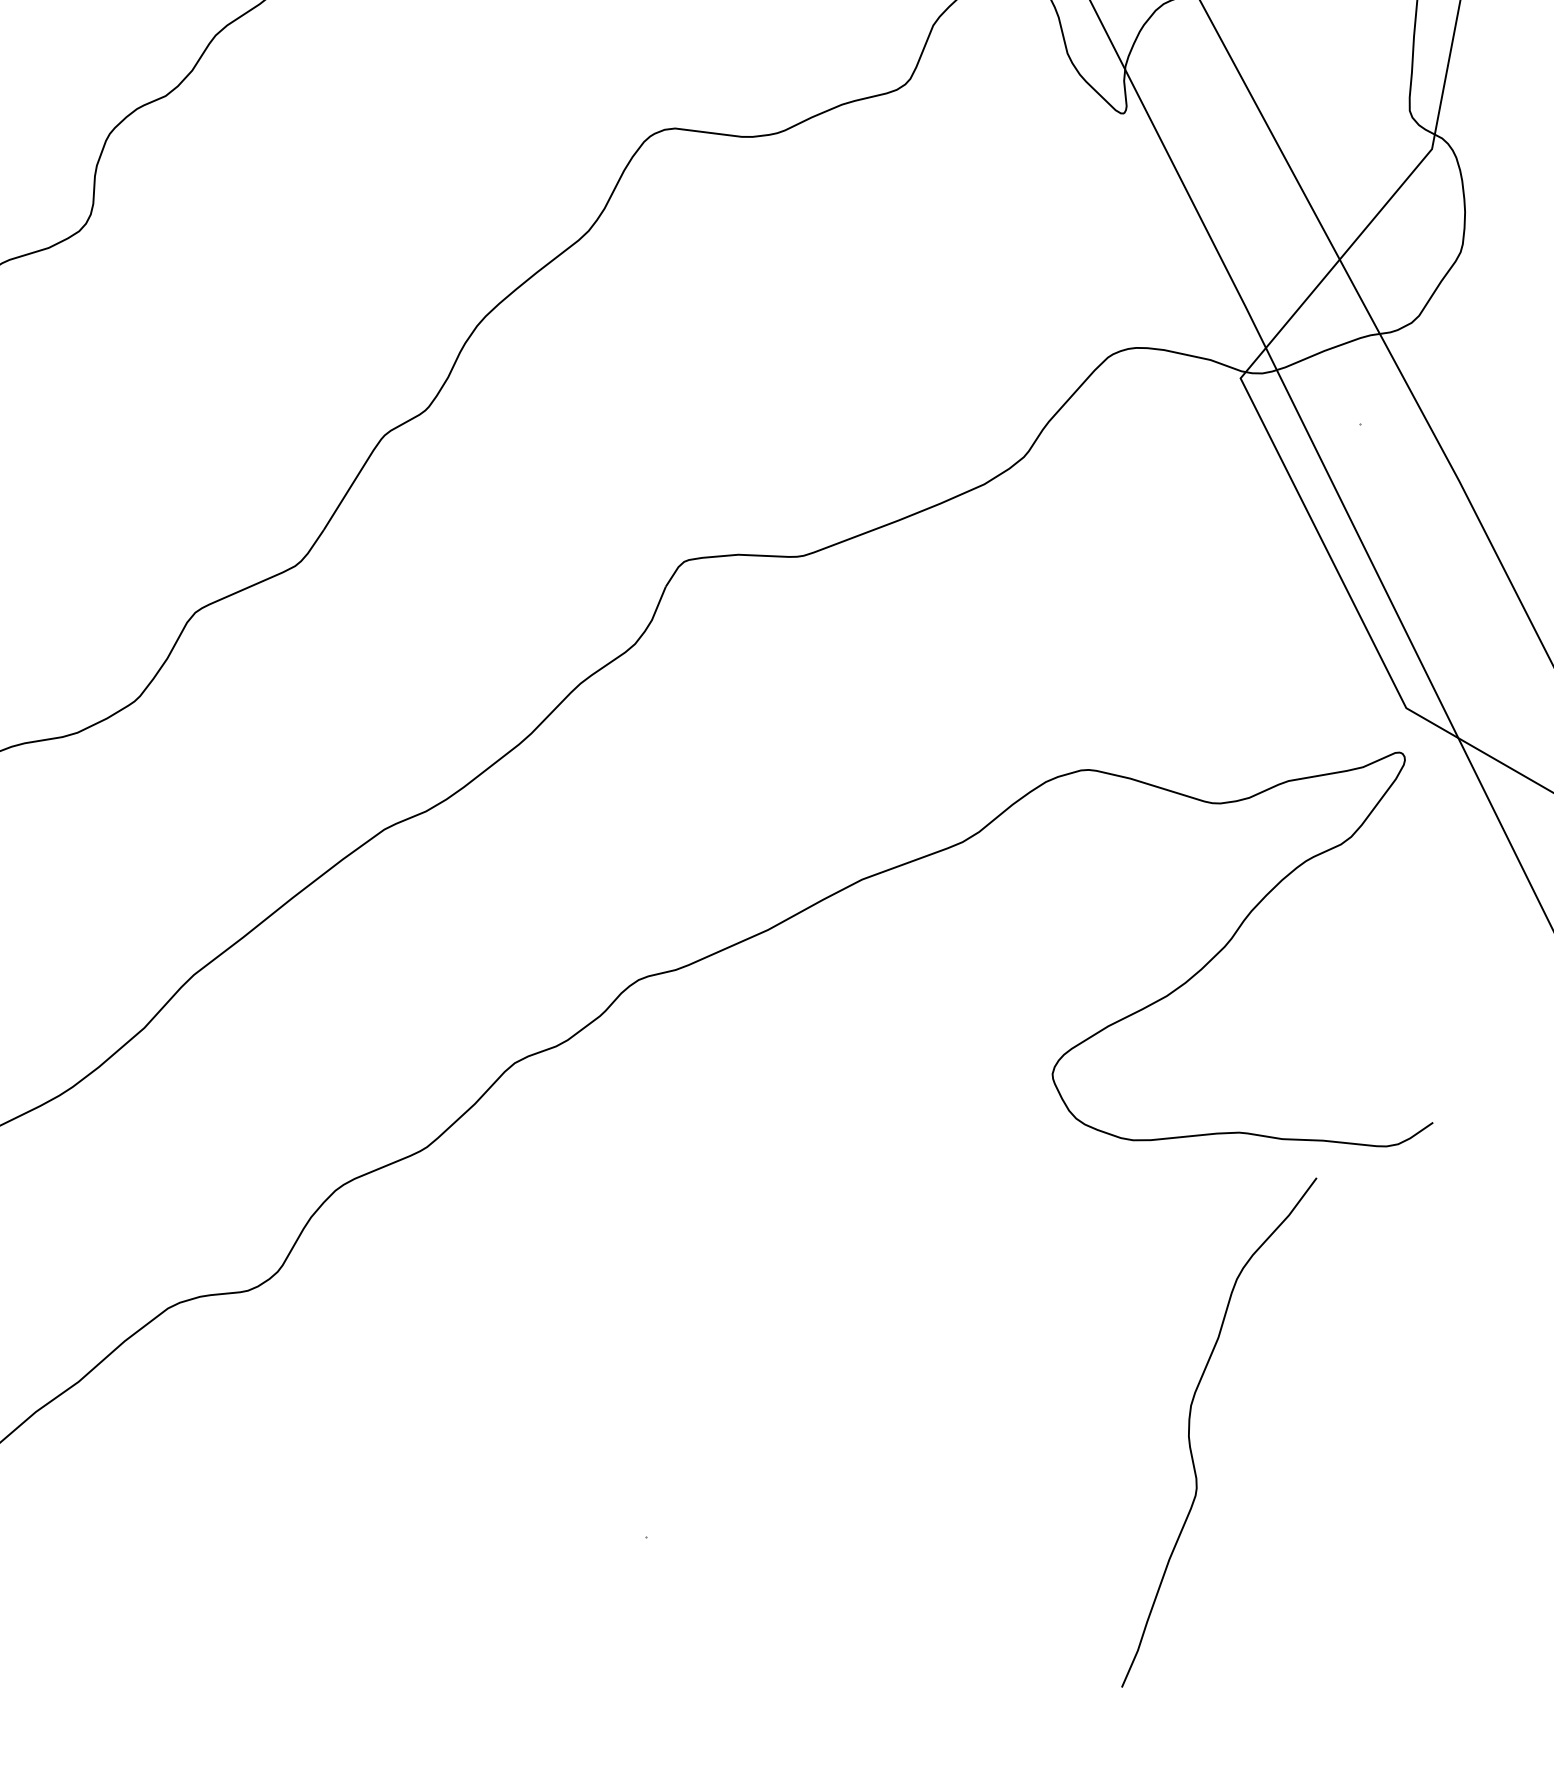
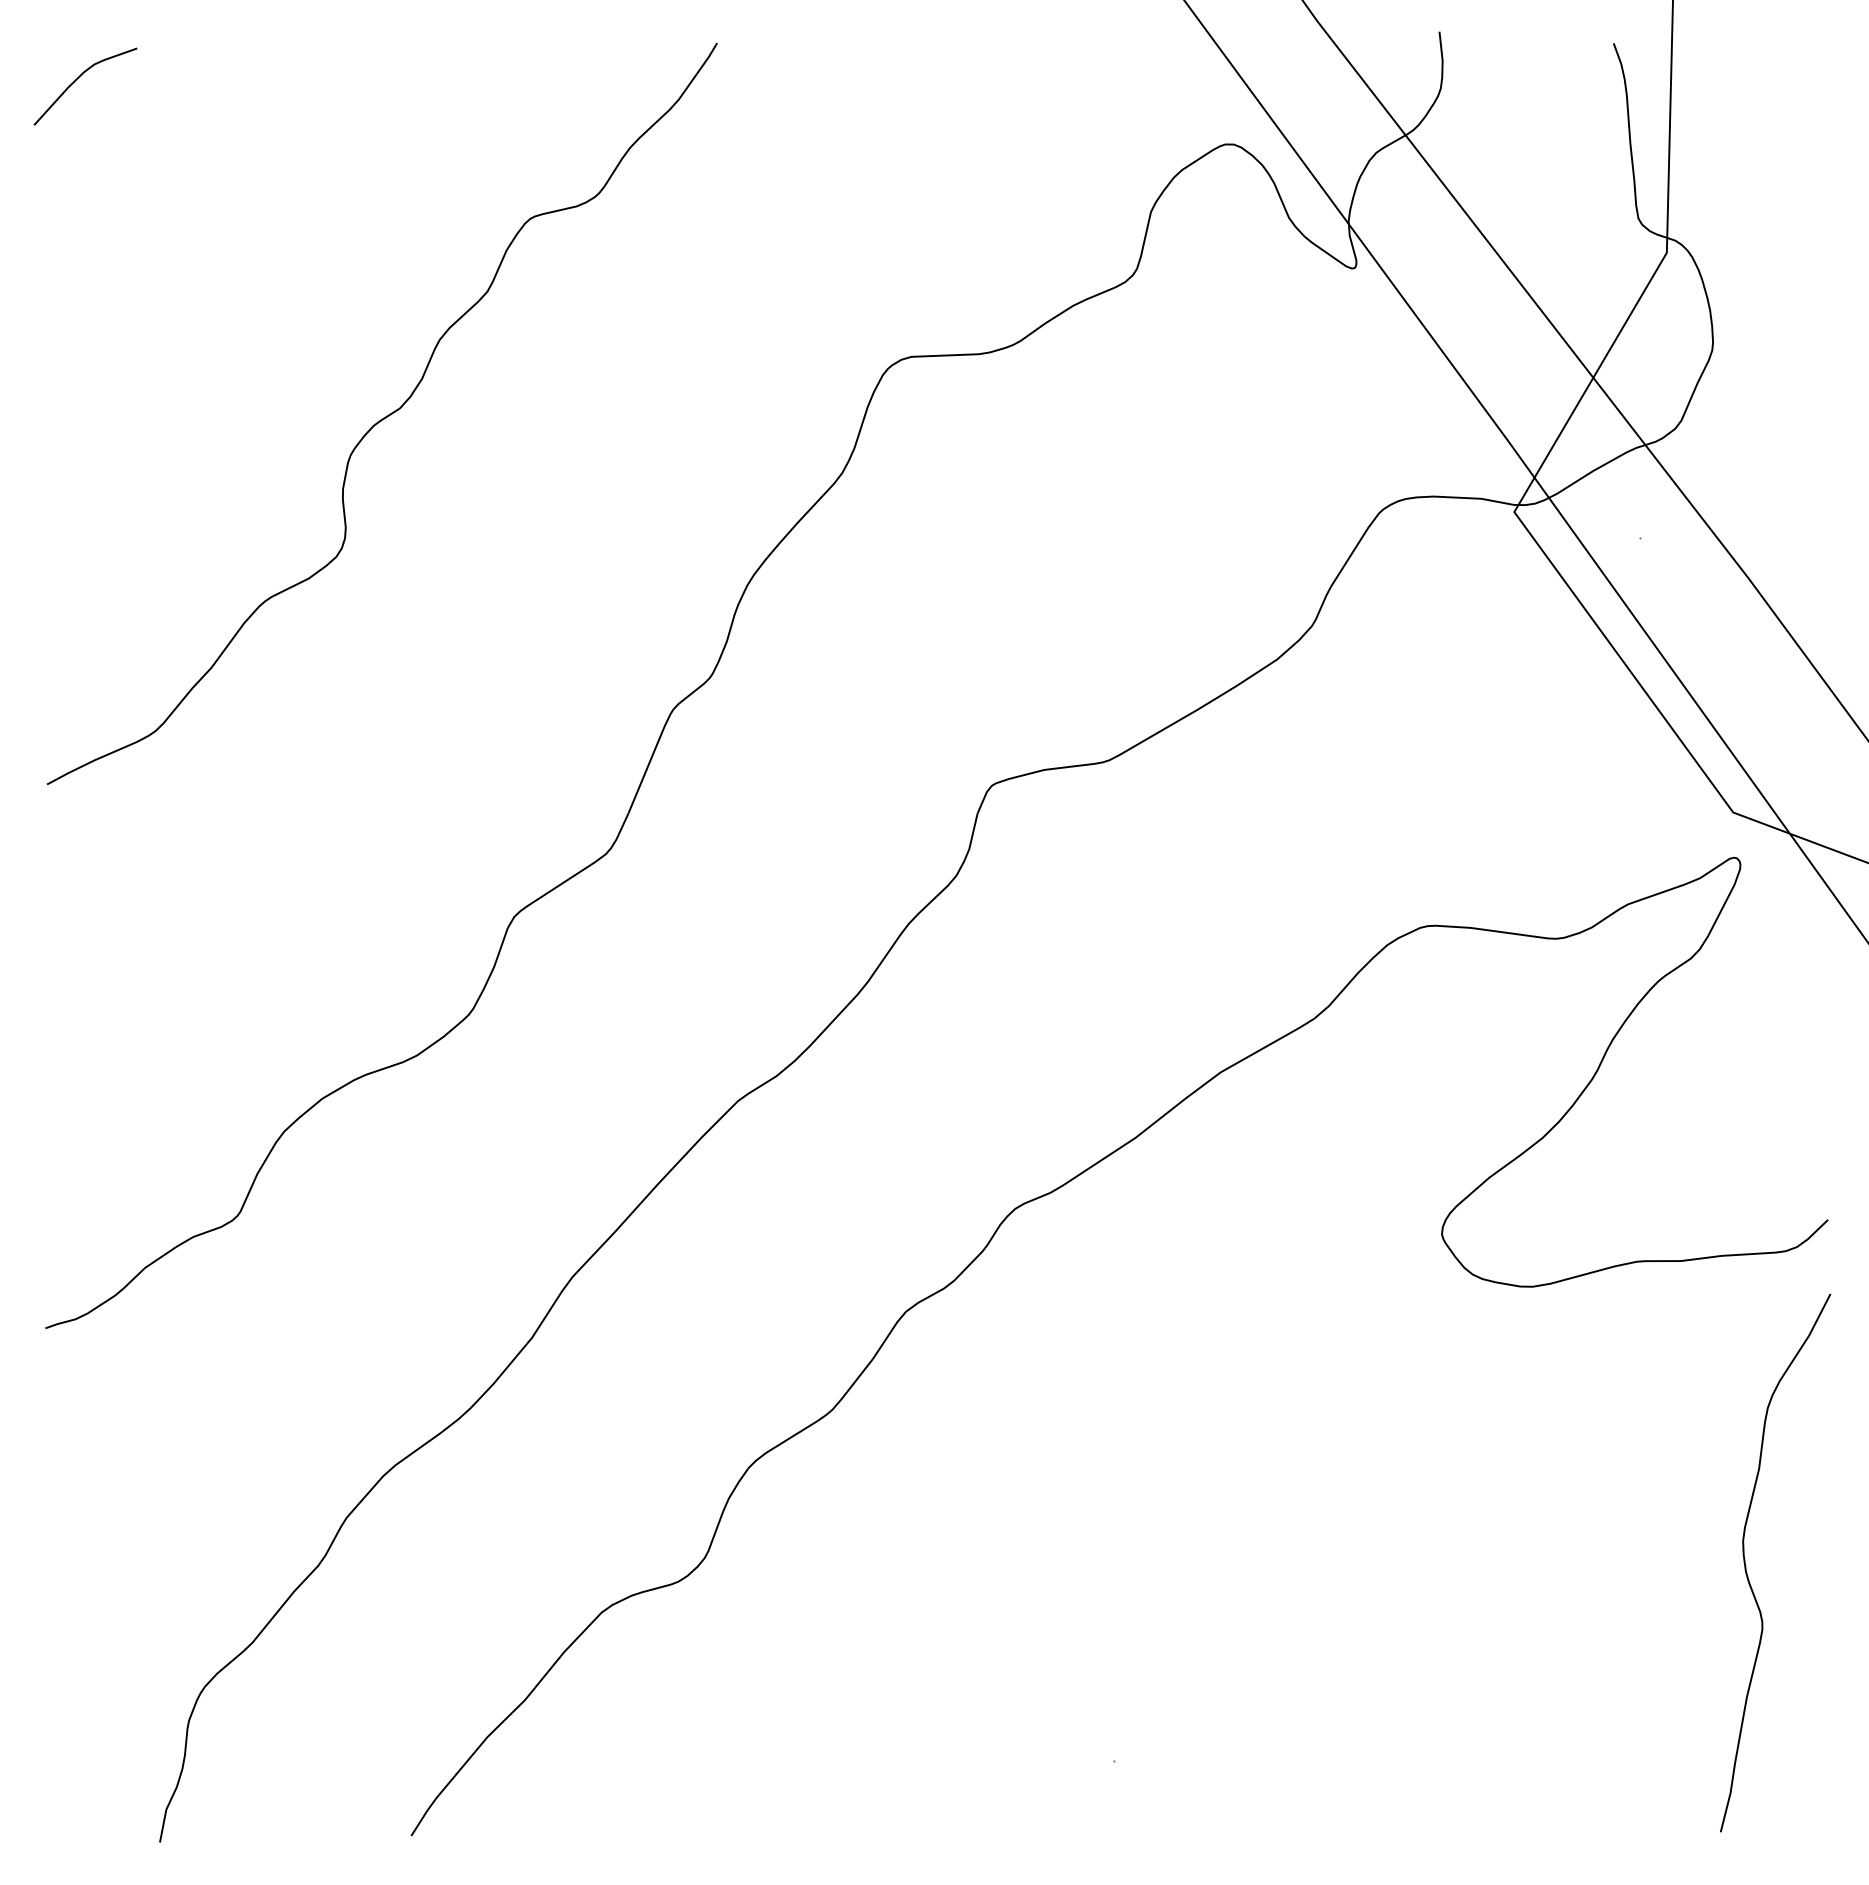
curve: (1190, 1431) -> (1746, 1566), moved

